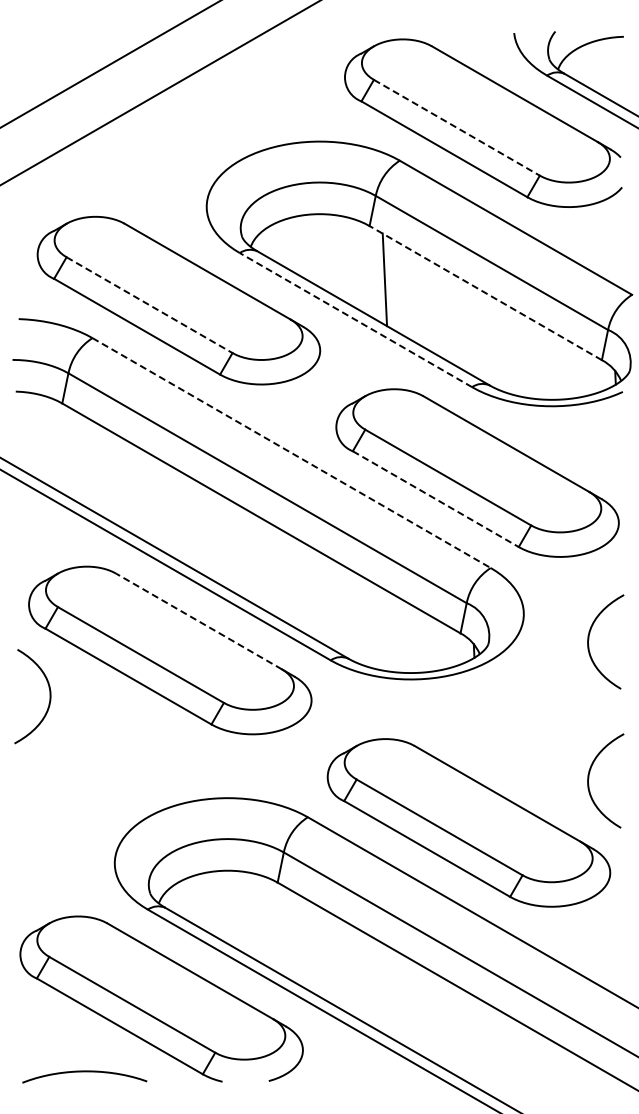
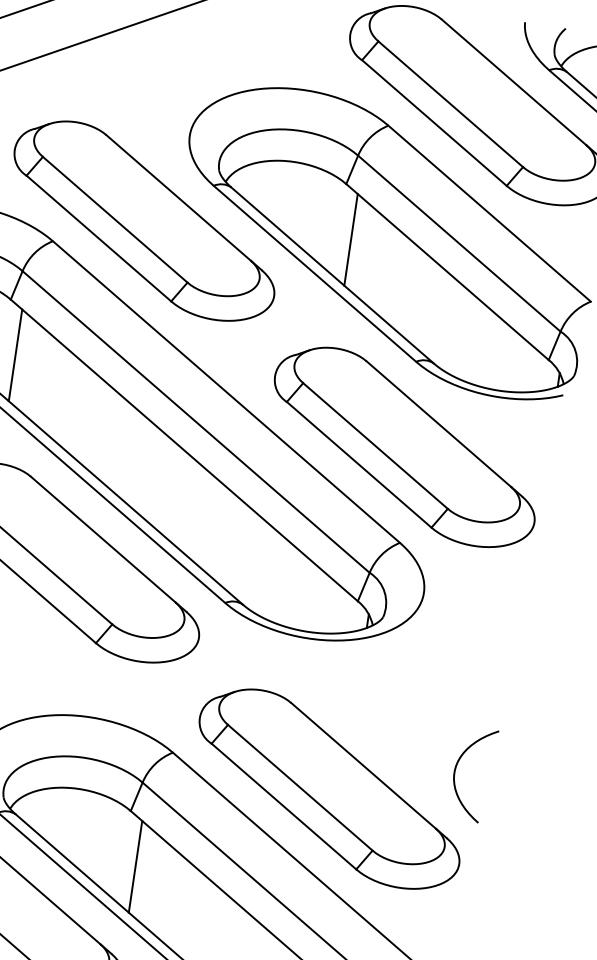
line: (456, 127) -> (450, 103), dashed -> solid
line: (485, 292) -> (447, 271), dashed -> solid
line: (149, 305) -> (115, 220), dashed -> solid
line: (355, 319) -> (314, 273), dashed -> solid
line: (291, 453) -> (226, 392), dashed -> solid
line: (77, 457) -> (15, 355), added
line: (435, 499) -> (358, 465), dashed -> solid
line: (199, 621) -> (103, 539), dashed -> solid
curve: (589, 639) -> (483, 631), removed
line: (292, 936) -> (135, 866), added

